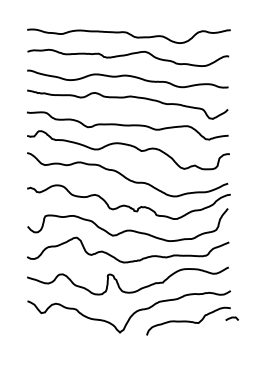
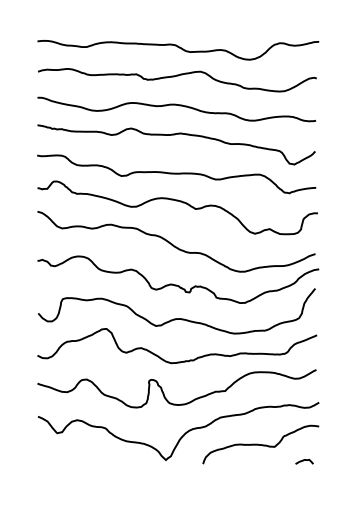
curve: (231, 318) -> (303, 461), moved

